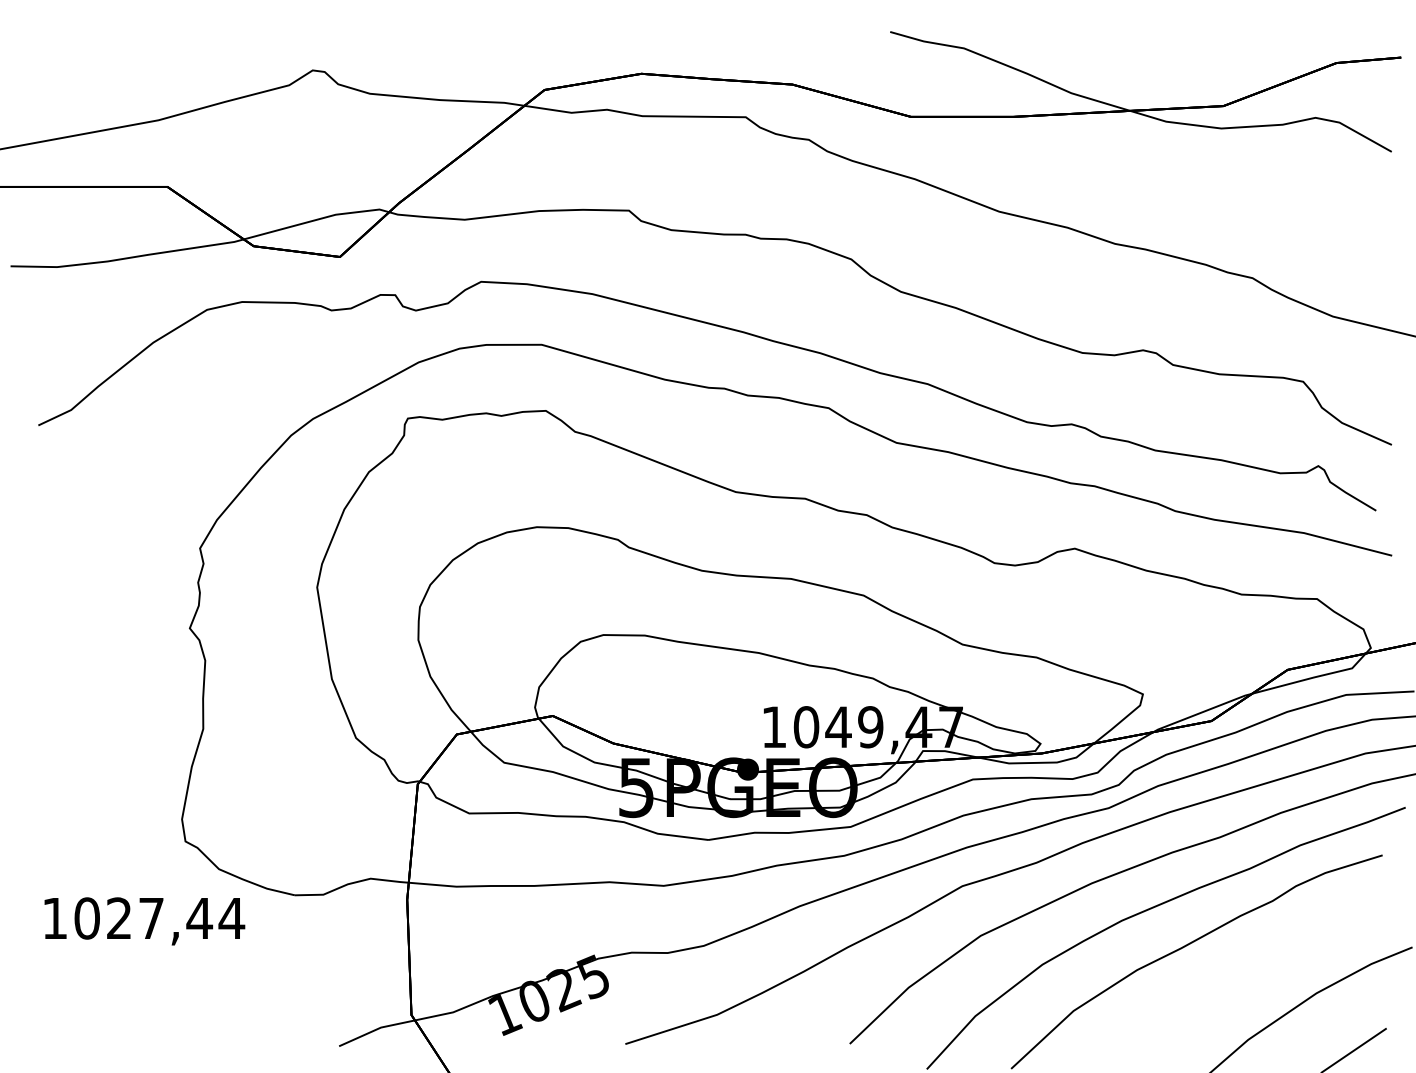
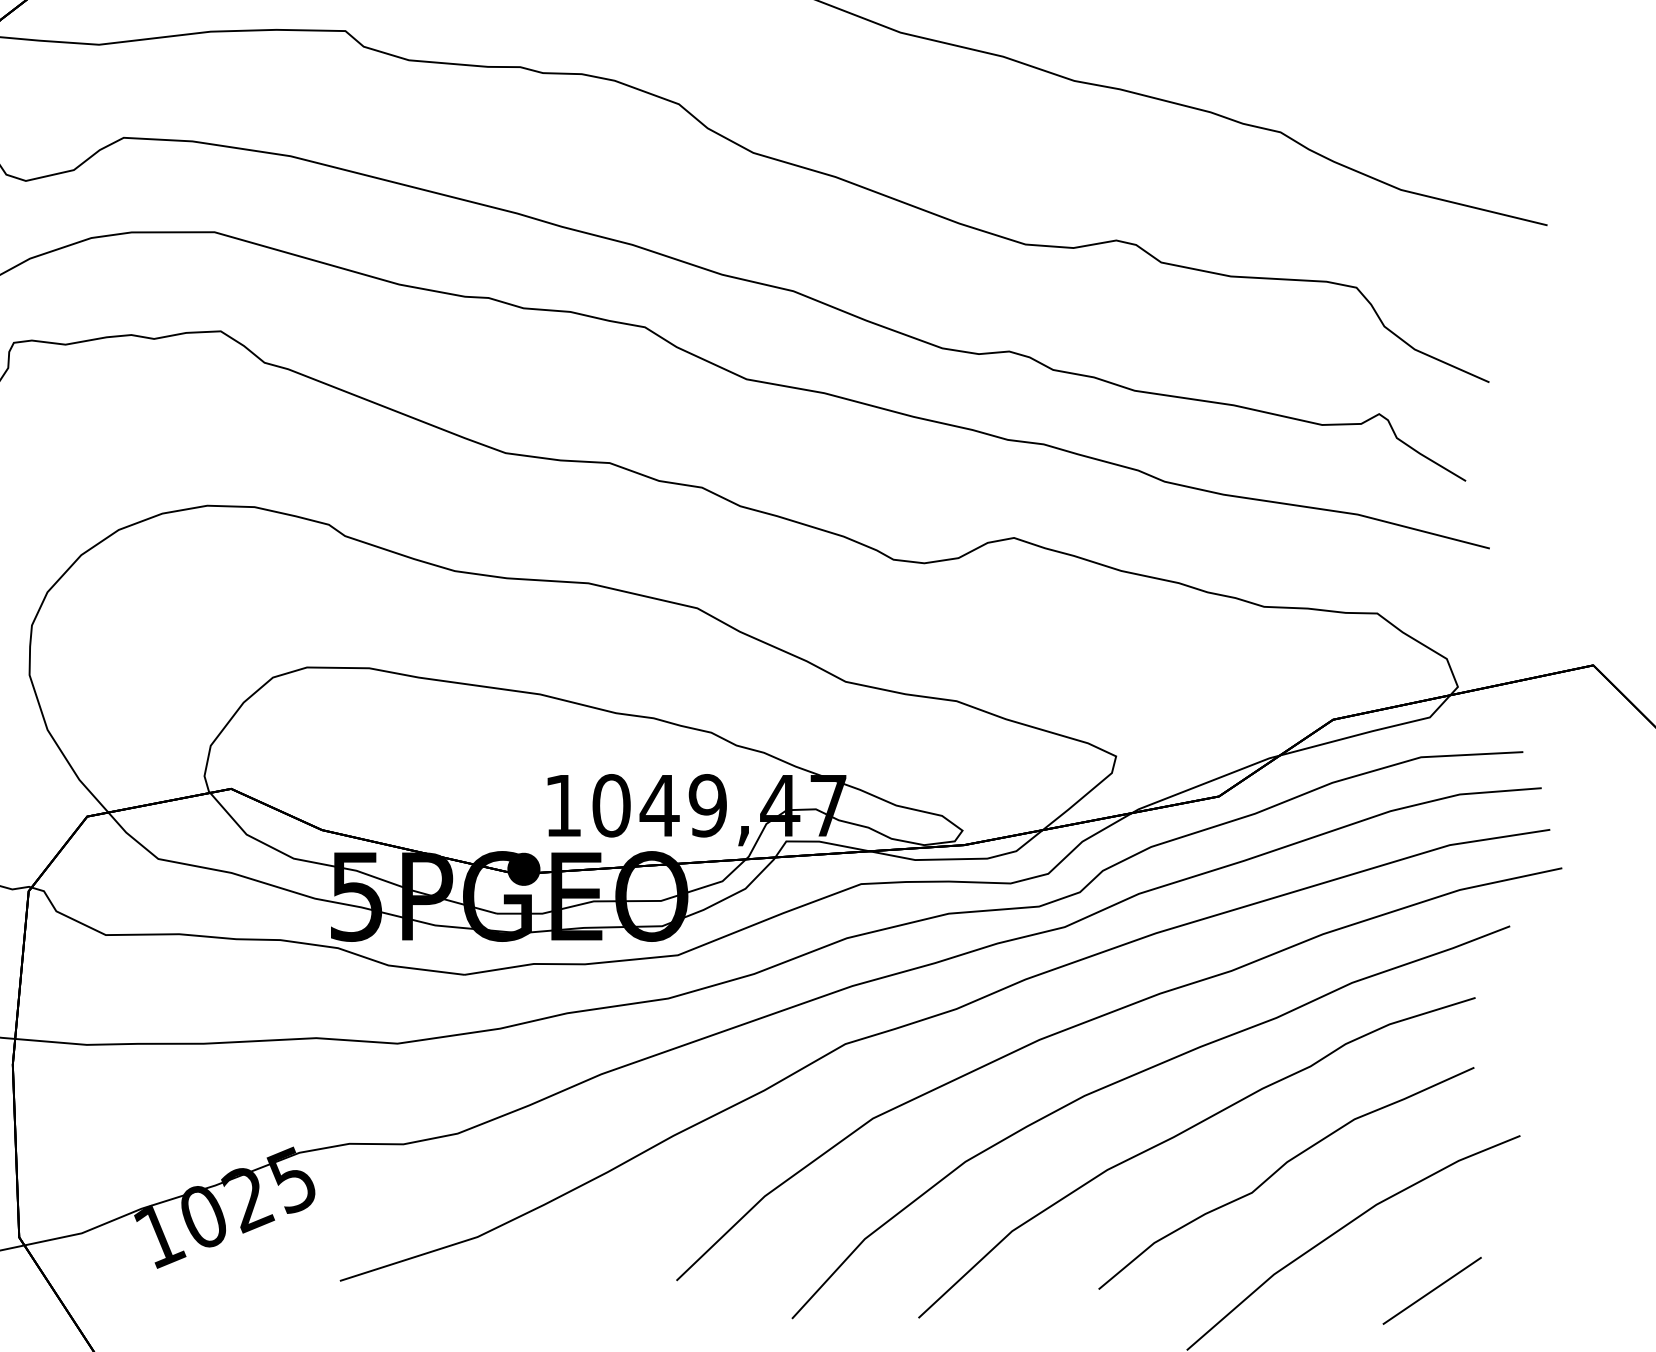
part: (1252, 970) -> (1280, 1170), added

